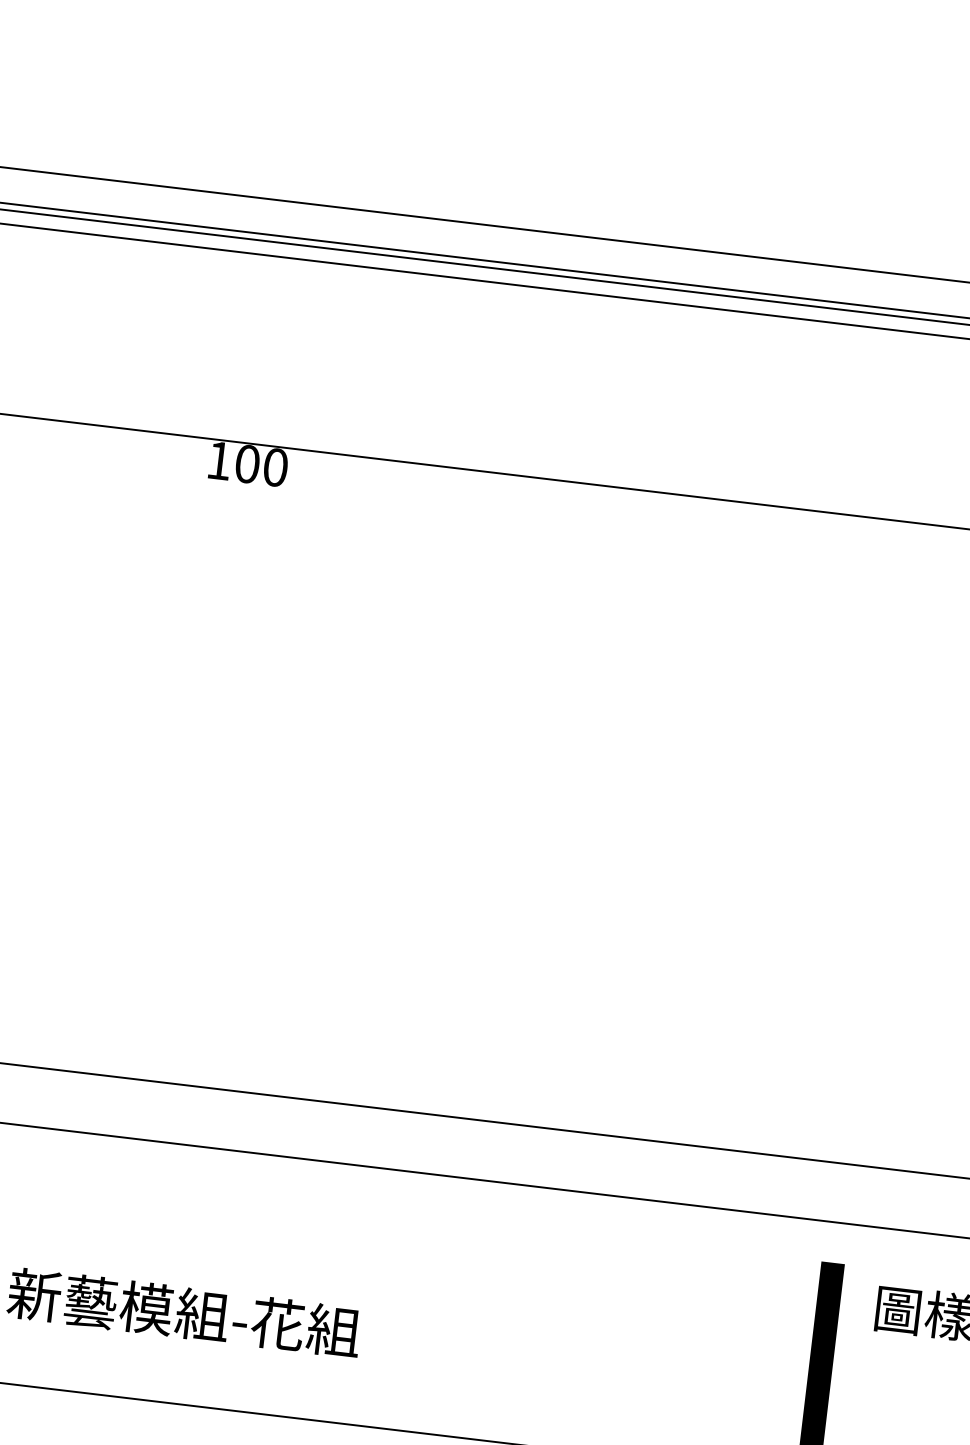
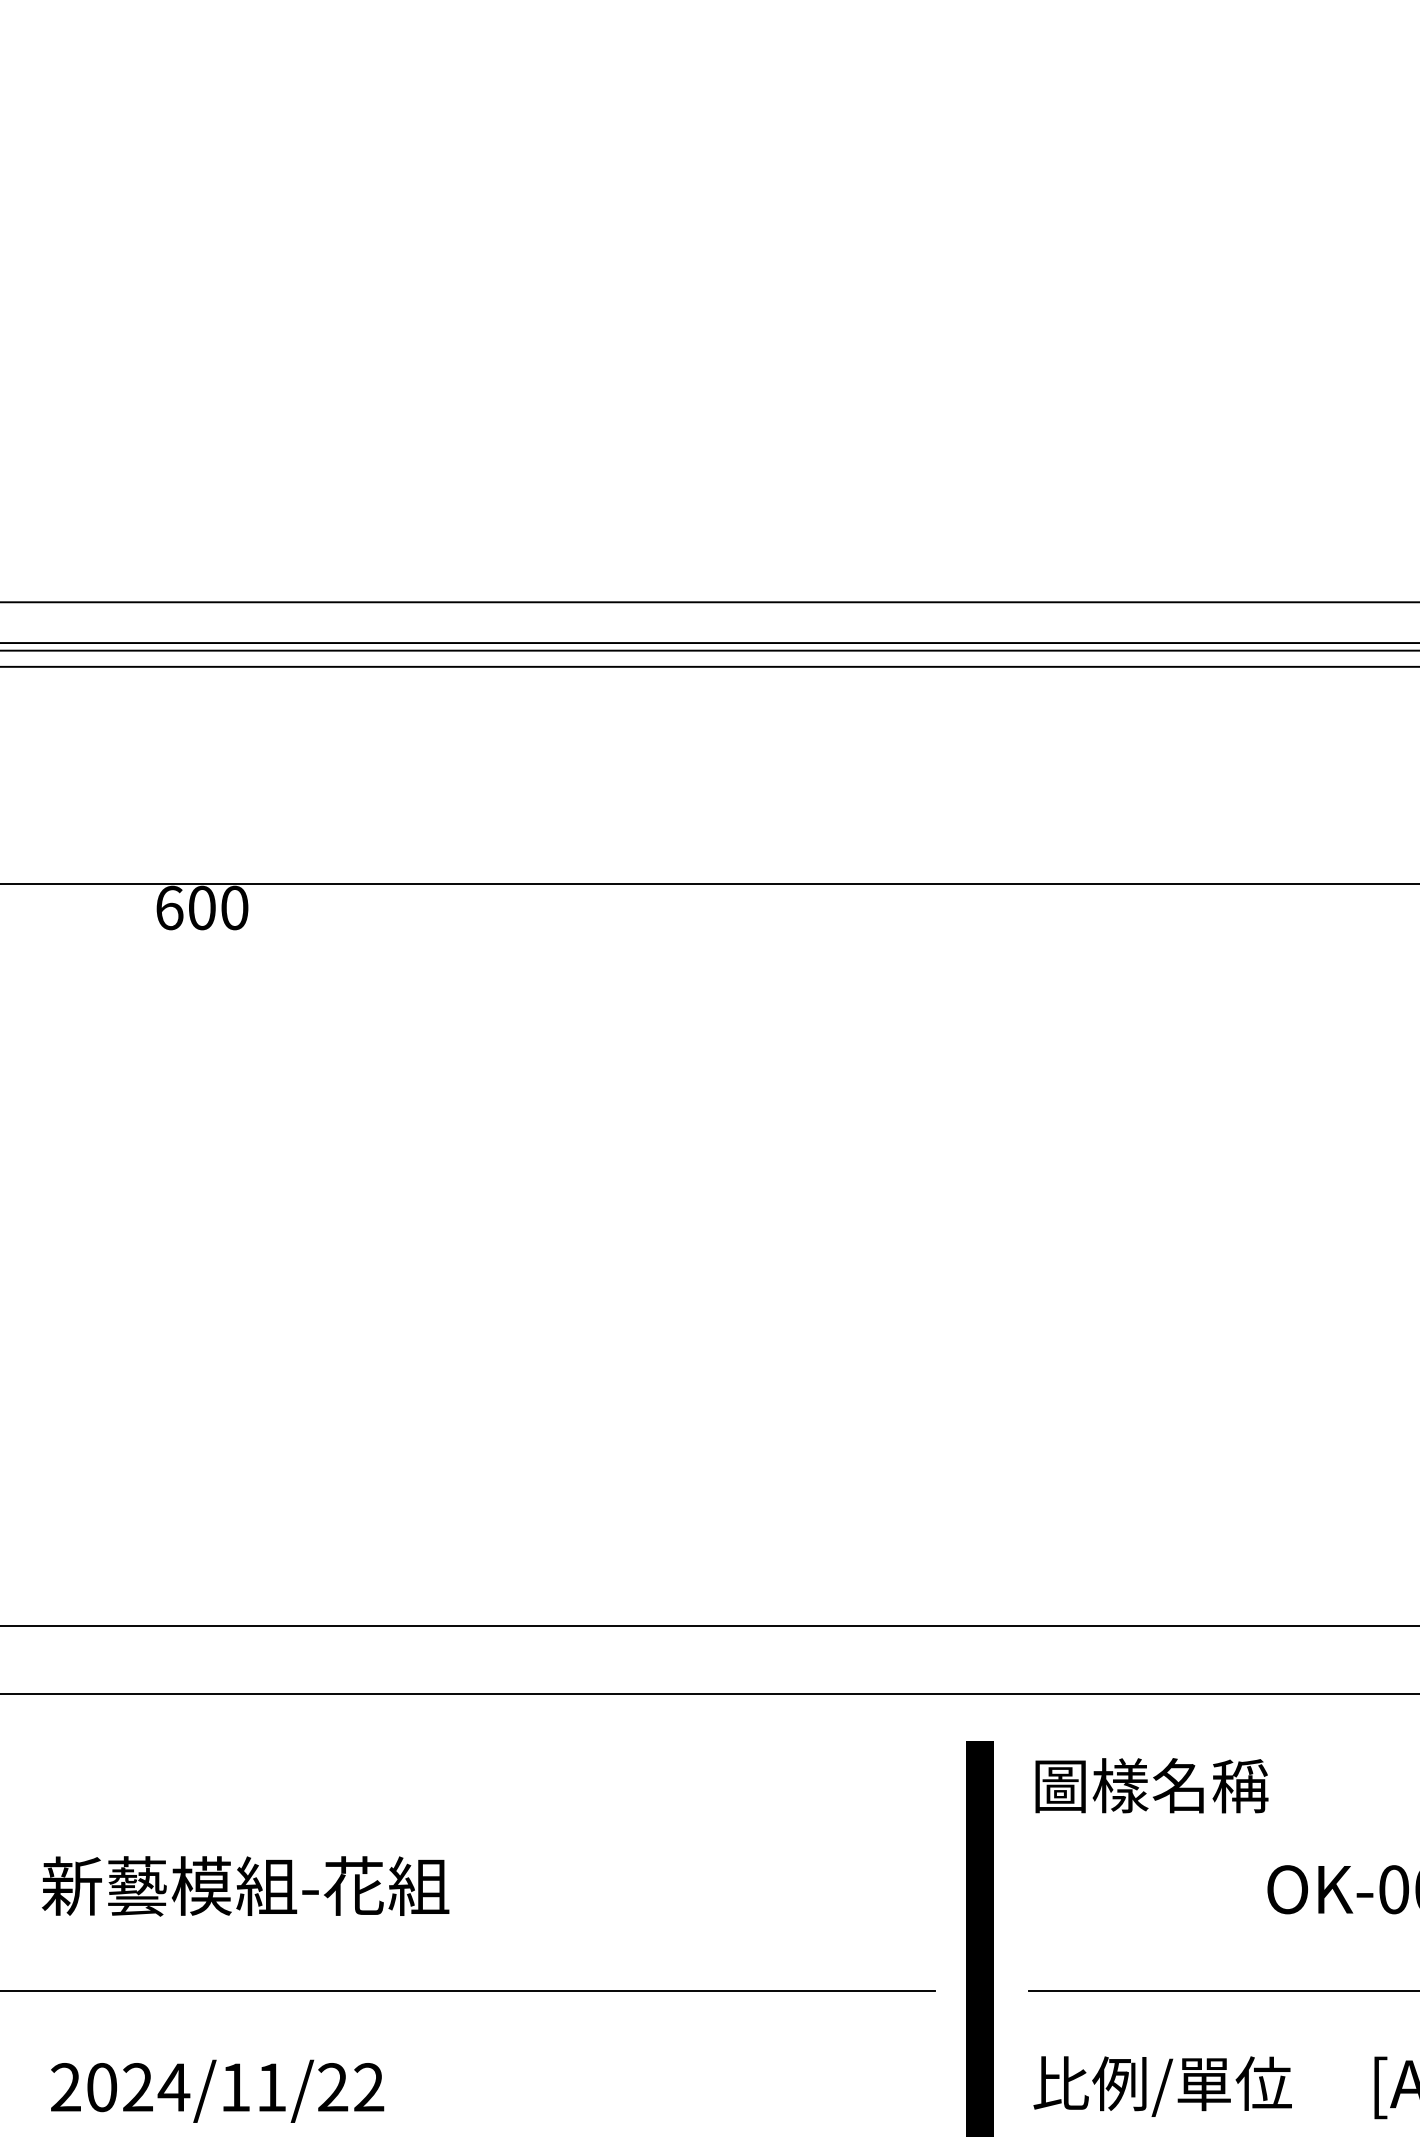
text: (219, 460) -> (169, 907), 100 -> 600

